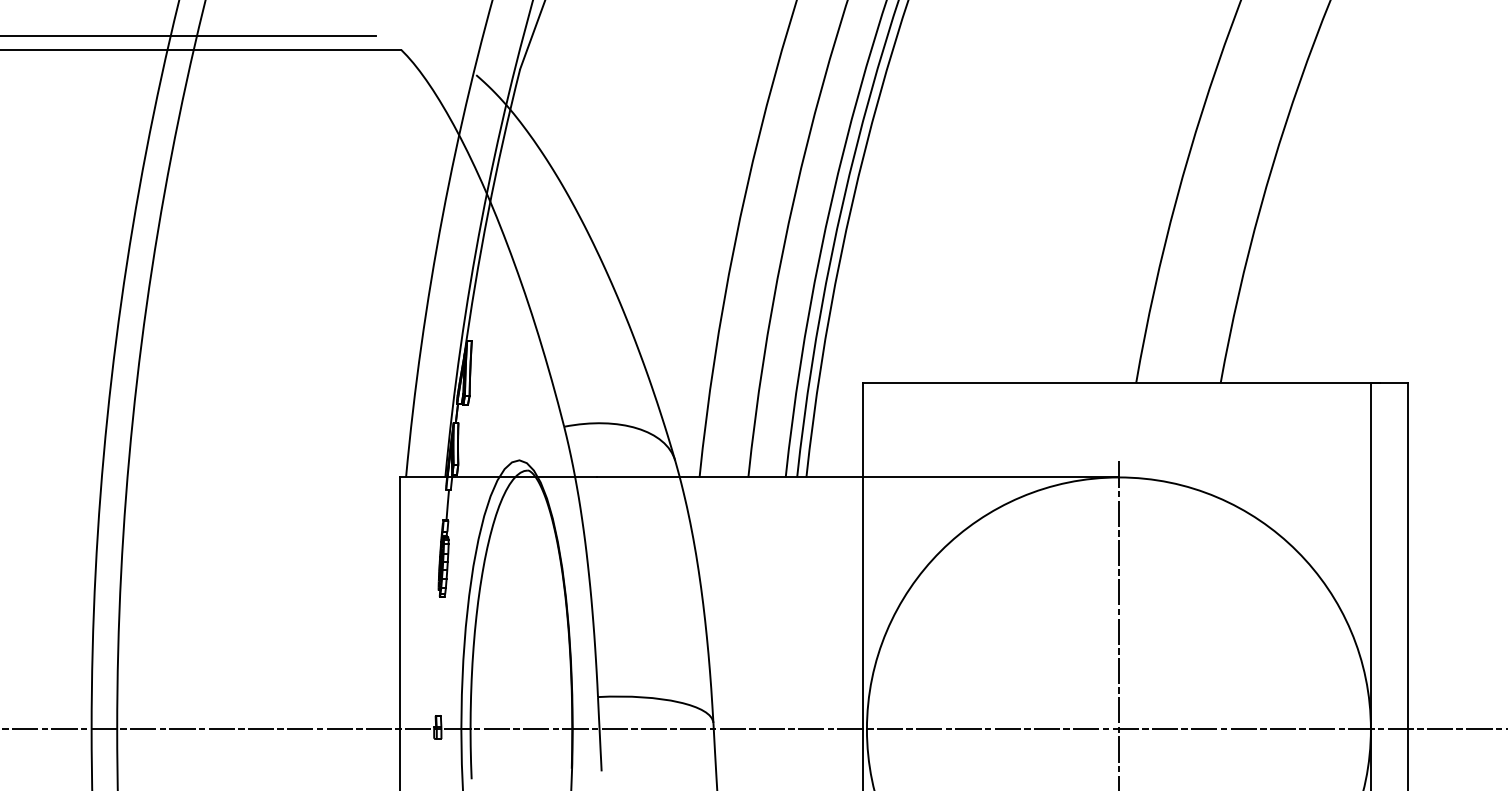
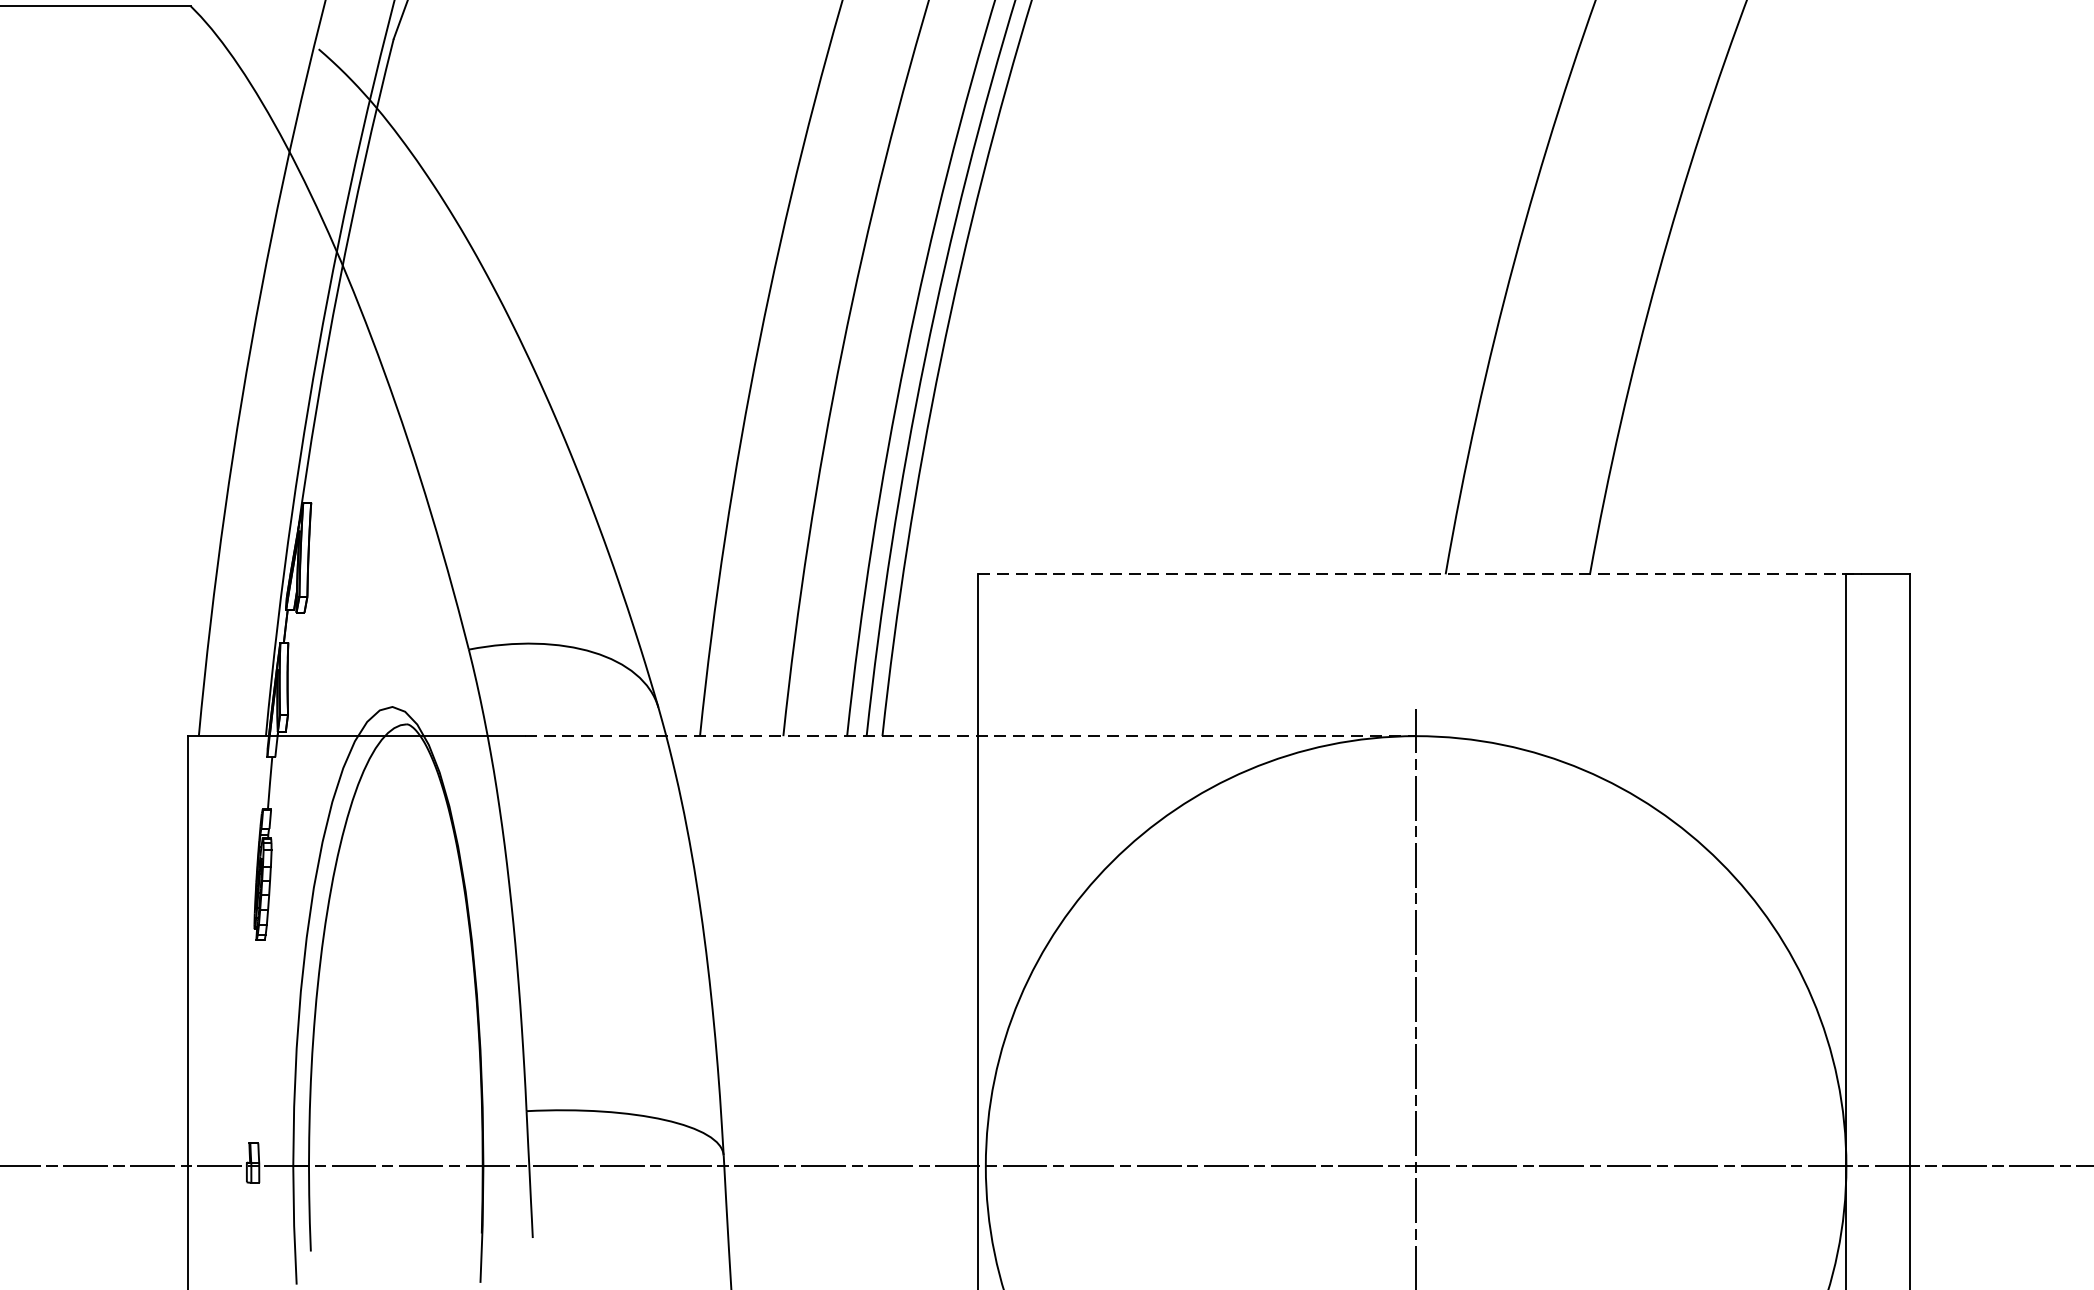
line: (1121, 382) -> (1420, 574), solid -> dashed
line: (857, 477) -> (969, 736), solid -> dashed

